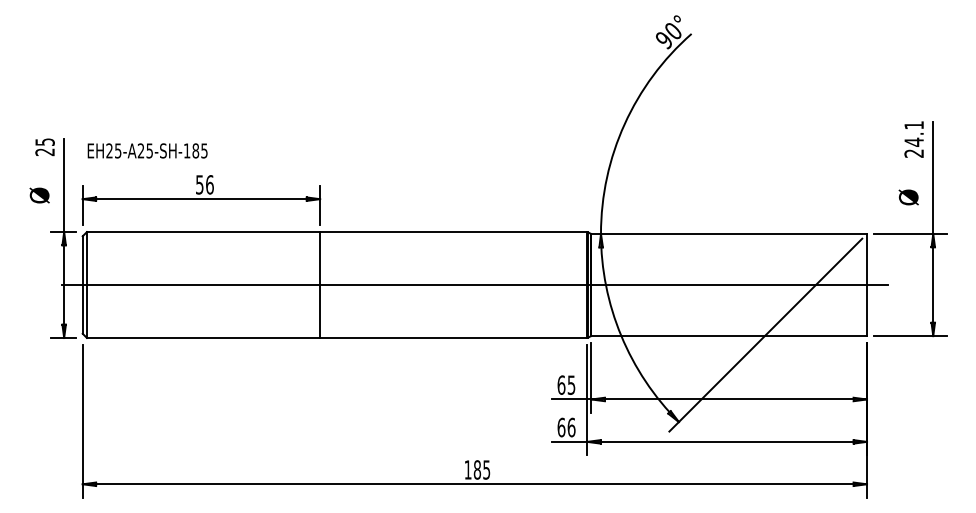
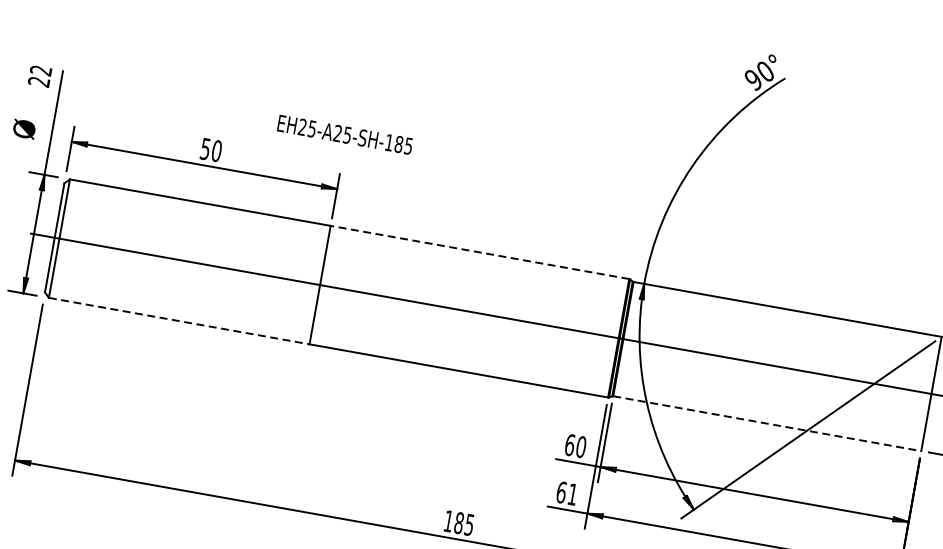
text: (44, 141) -> (40, 69), 25 -> 22
text: (147, 150) -> (345, 134), moved
text: (209, 184) -> (216, 150), 56 -> 50
line: (453, 232) -> (479, 252), solid -> dashed
line: (729, 336) -> (767, 424), solid -> dashed
line: (203, 338) -> (179, 321), solid -> dashed
text: (571, 384) -> (581, 446), 65 -> 60
text: (571, 427) -> (572, 494), 66 -> 61

